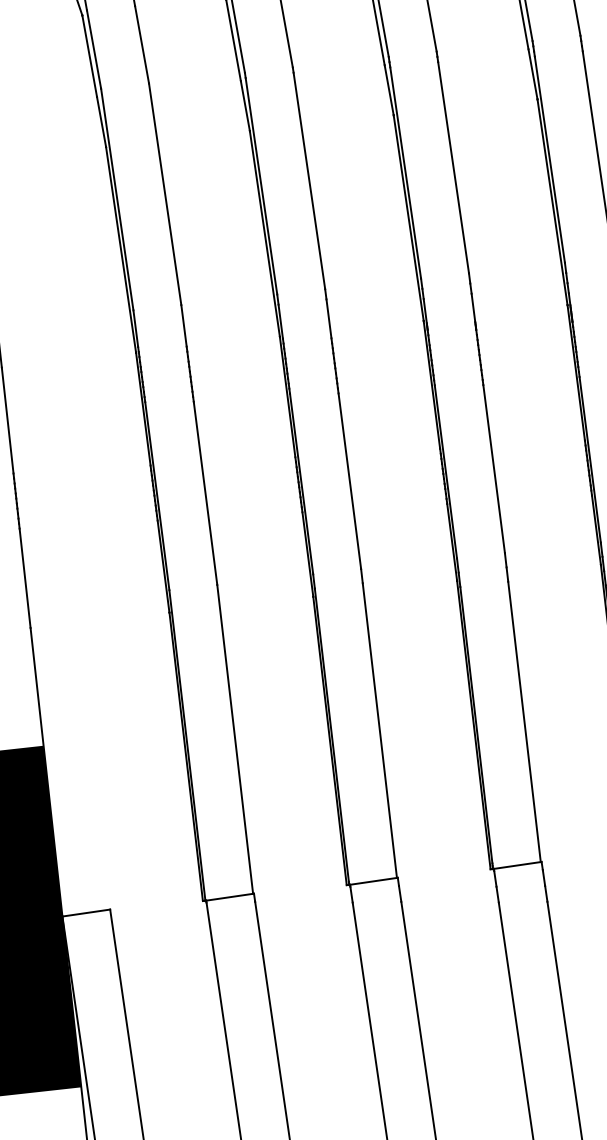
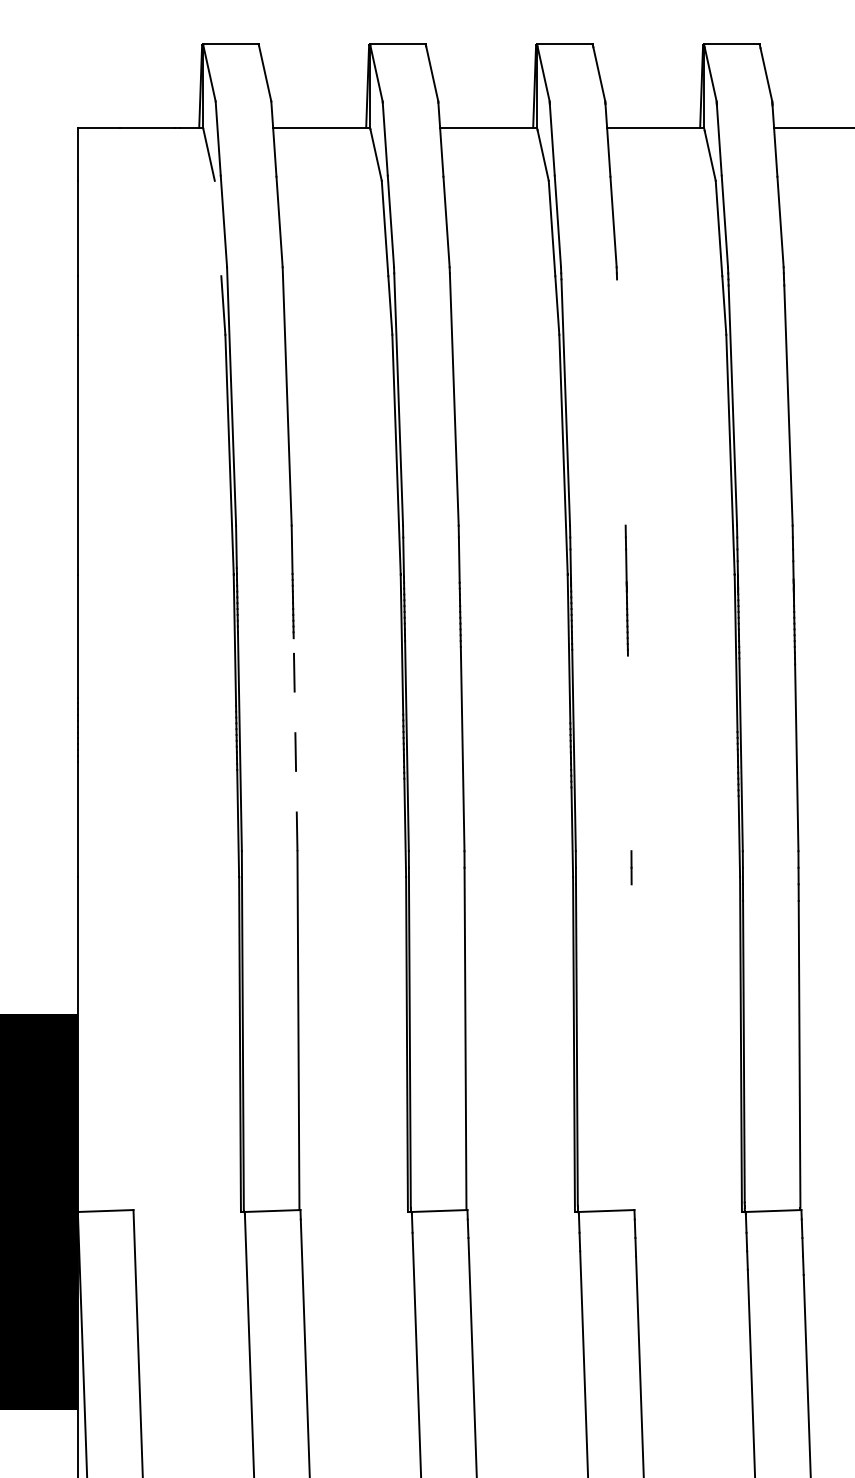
line: (89, 56) -> (217, 228), removed
line: (453, 167) -> (621, 402), removed
line: (493, 469) -> (629, 753), removed
line: (205, 493) -> (295, 744), solid -> dashed
line: (524, 722) -> (632, 1047), removed

